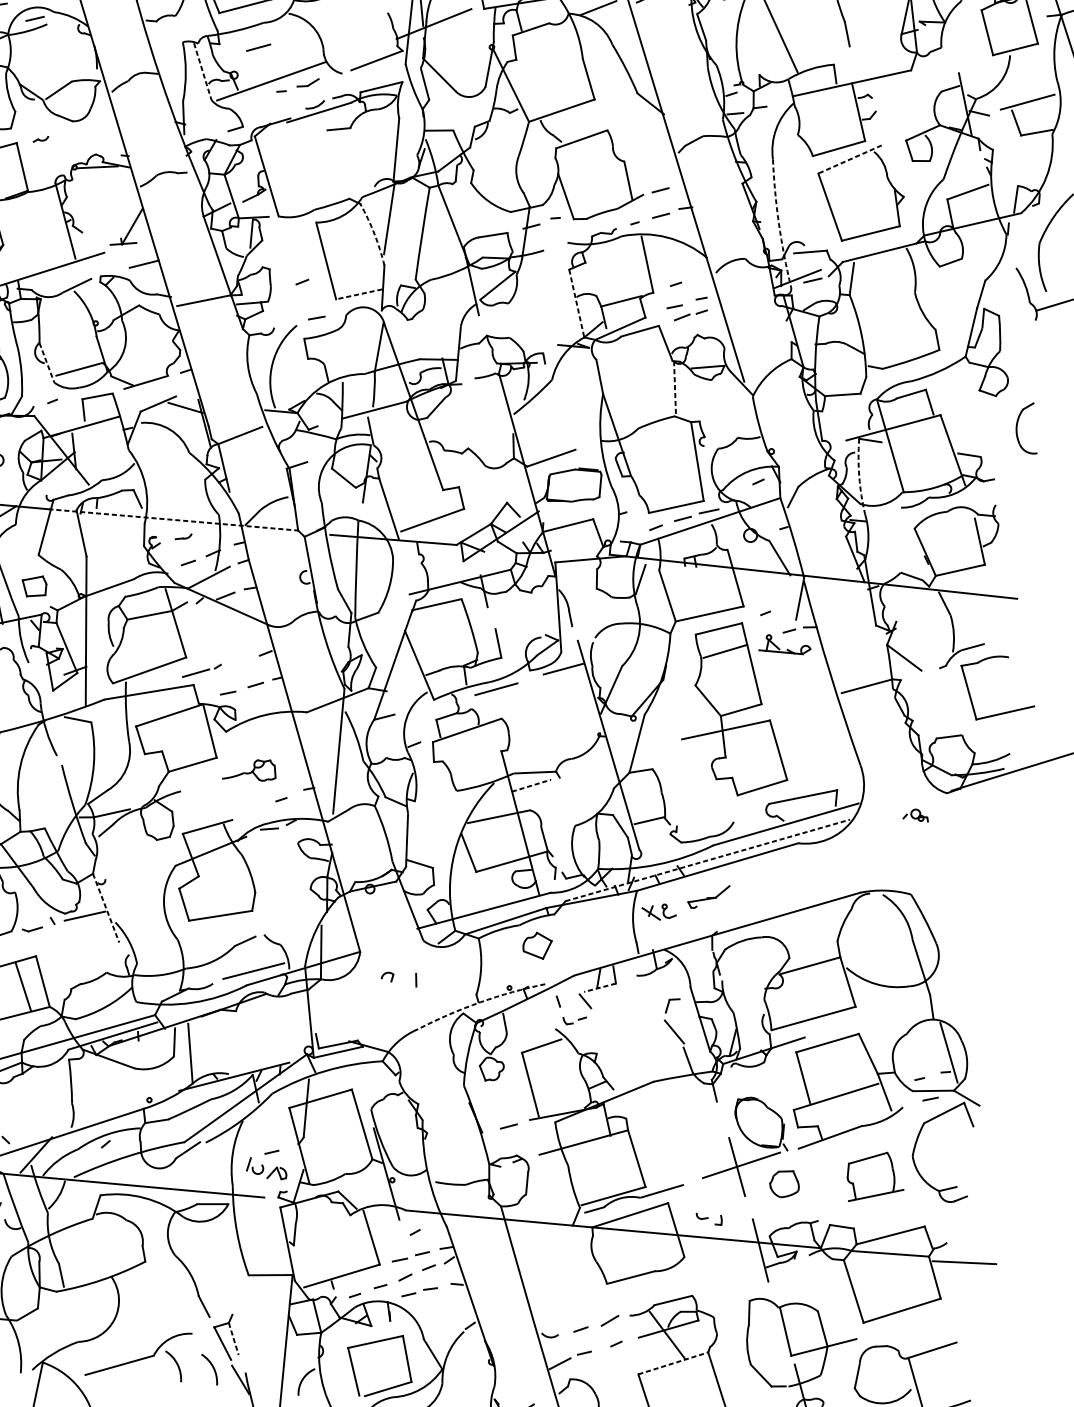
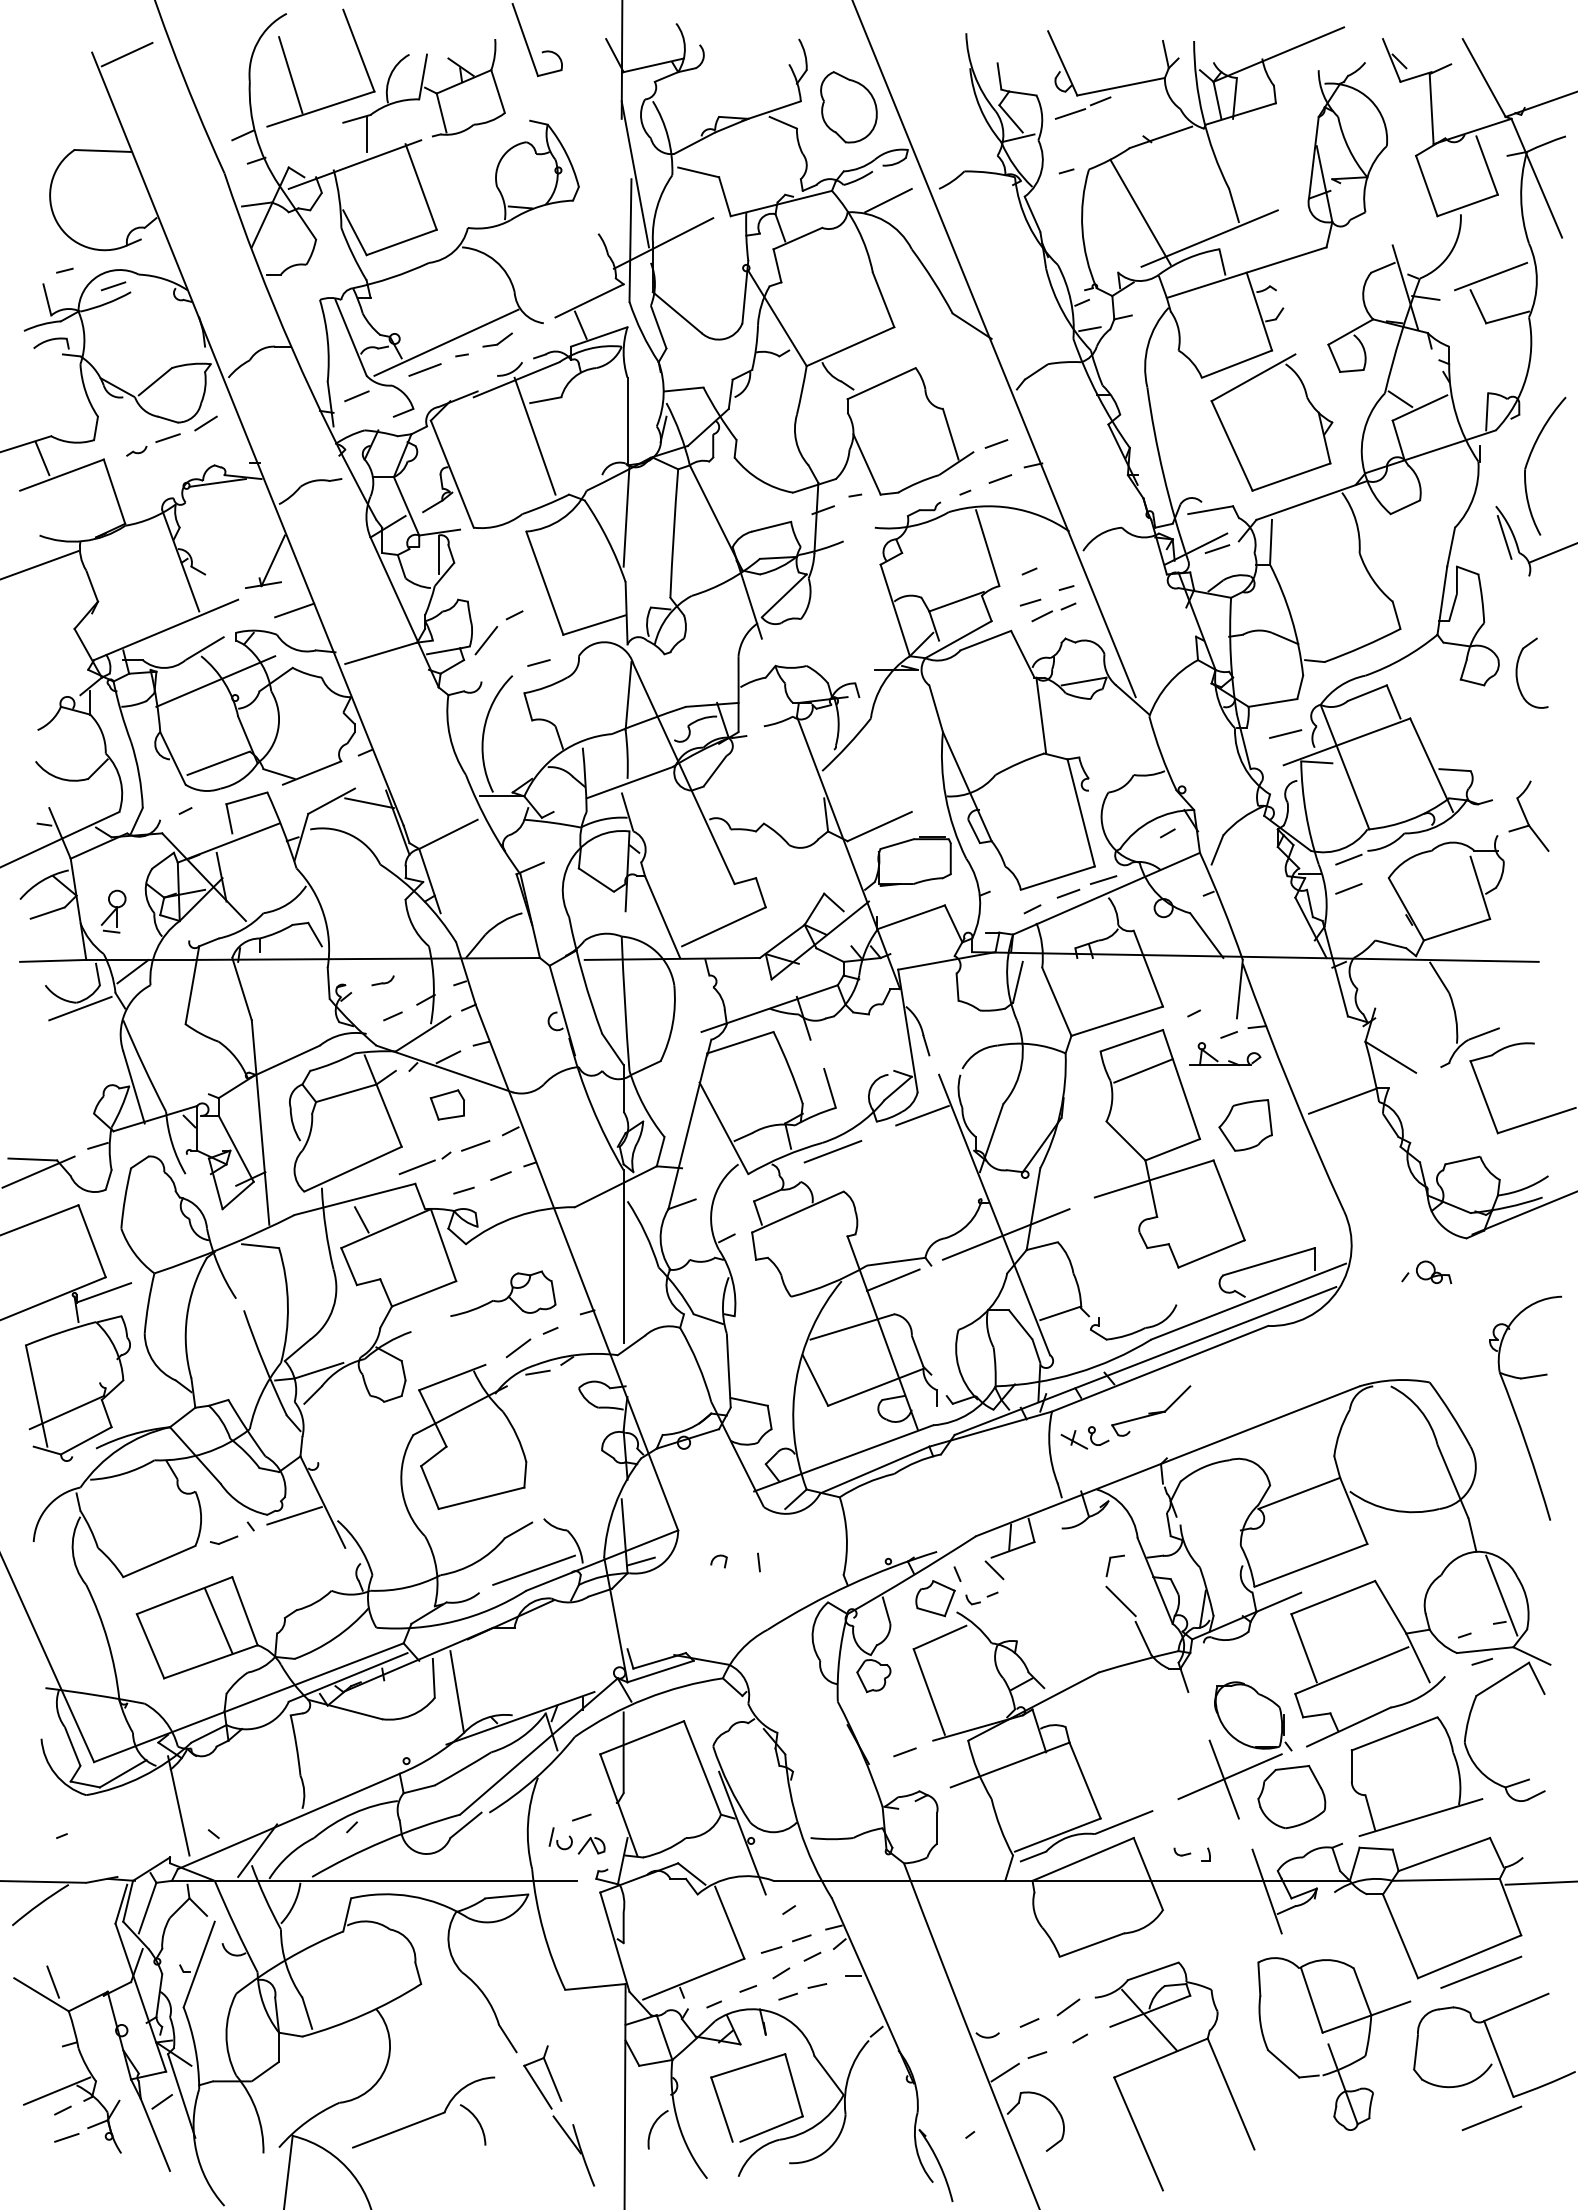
line: (258, 47) -> (424, 369), moved
line: (827, 56) -> (1209, 238), added
line: (203, 72) -> (351, 338), dashed -> solid
line: (368, 77) -> (580, 324), added
line: (202, 114) -> (356, 396), added
line: (92, 123) -> (205, 423), added
line: (63, 132) -> (167, 438), added
line: (328, 153) -> (534, 435), added
line: (850, 159) -> (1253, 377), dashed -> solid
line: (954, 184) -> (1400, 399), added
arc: (778, 223) -> (1163, 475), dashed -> solid
arc: (374, 233) -> (607, 539), dashed -> solid
line: (1020, 290) -> (1504, 537), added
line: (359, 294) -> (594, 625), dashed -> solid
line: (280, 298) -> (486, 640), added
line: (576, 303) -> (895, 610), dashed -> solid
line: (82, 310) -> (215, 681), added
line: (47, 362) -> (173, 758), dashed -> solid
line: (675, 389) -> (1041, 716), dashed -> solid
line: (849, 417) -> (1285, 733), added
part: (1017, 426) -> (1517, 672), moved
arc: (859, 476) -> (1306, 813), dashed -> solid
part: (1019, 492) -> (1528, 815), added
line: (886, 512) -> (1348, 859), added
line: (173, 519) -> (367, 958), dashed -> solid
line: (884, 533) -> (1348, 888), added
part: (34, 586) -> (447, 1104), moved
line: (239, 661) -> (475, 1145), added
part: (795, 697) -> (1245, 1125), added
line: (152, 707) -> (361, 1219), added
line: (615, 760) -> (1005, 1234), added
part: (249, 769) -> (503, 1293), size x1.43
line: (531, 785) -> (893, 1280), dashed -> solid
line: (257, 810) -> (518, 1348), added
part: (915, 815) -> (1426, 1272), size x1.43
line: (707, 860) -> (1145, 1361), dashed -> solid
part: (708, 896) -> (1151, 1410), size x1.43
line: (105, 908) -> (322, 1502), dashed -> solid
part: (971, 920) -> (1515, 1410), added
part: (537, 945) -> (935, 1598), moved
line: (331, 971) -> (640, 1561), added
line: (600, 987) -> (1013, 1549), dashed -> solid
arc: (479, 1002) -> (849, 1585), dashed -> solid
part: (875, 1177) -> (1416, 1776), size x1.67
part: (784, 1183) -> (1291, 1796), size x1.67
line: (909, 1322) -> (1481, 1971), added
line: (233, 1338) -> (552, 2079), dashed -> solid
line: (673, 1363) -> (1161, 2058), dashed -> solid
arc: (212, 1368) -> (527, 2122), removed

